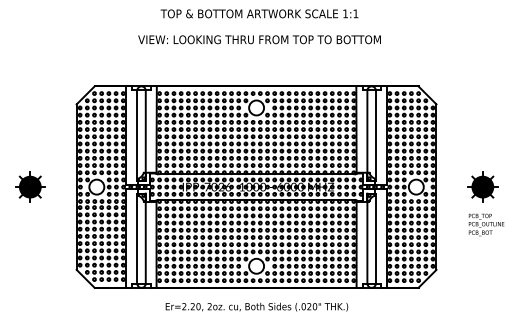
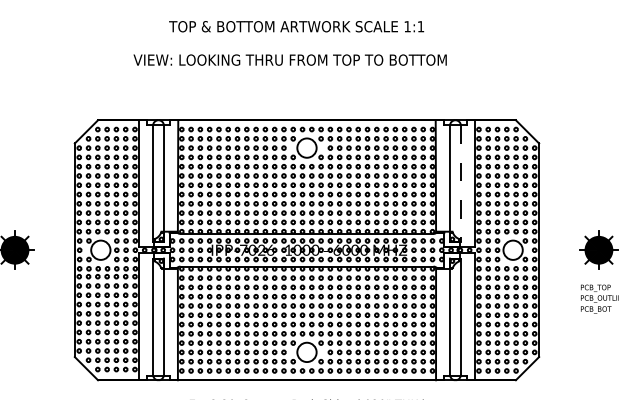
text: (259, 13) -> (296, 26), moved
text: (259, 39) -> (290, 59), moved
line: (375, 136) -> (460, 184), solid -> dashed

